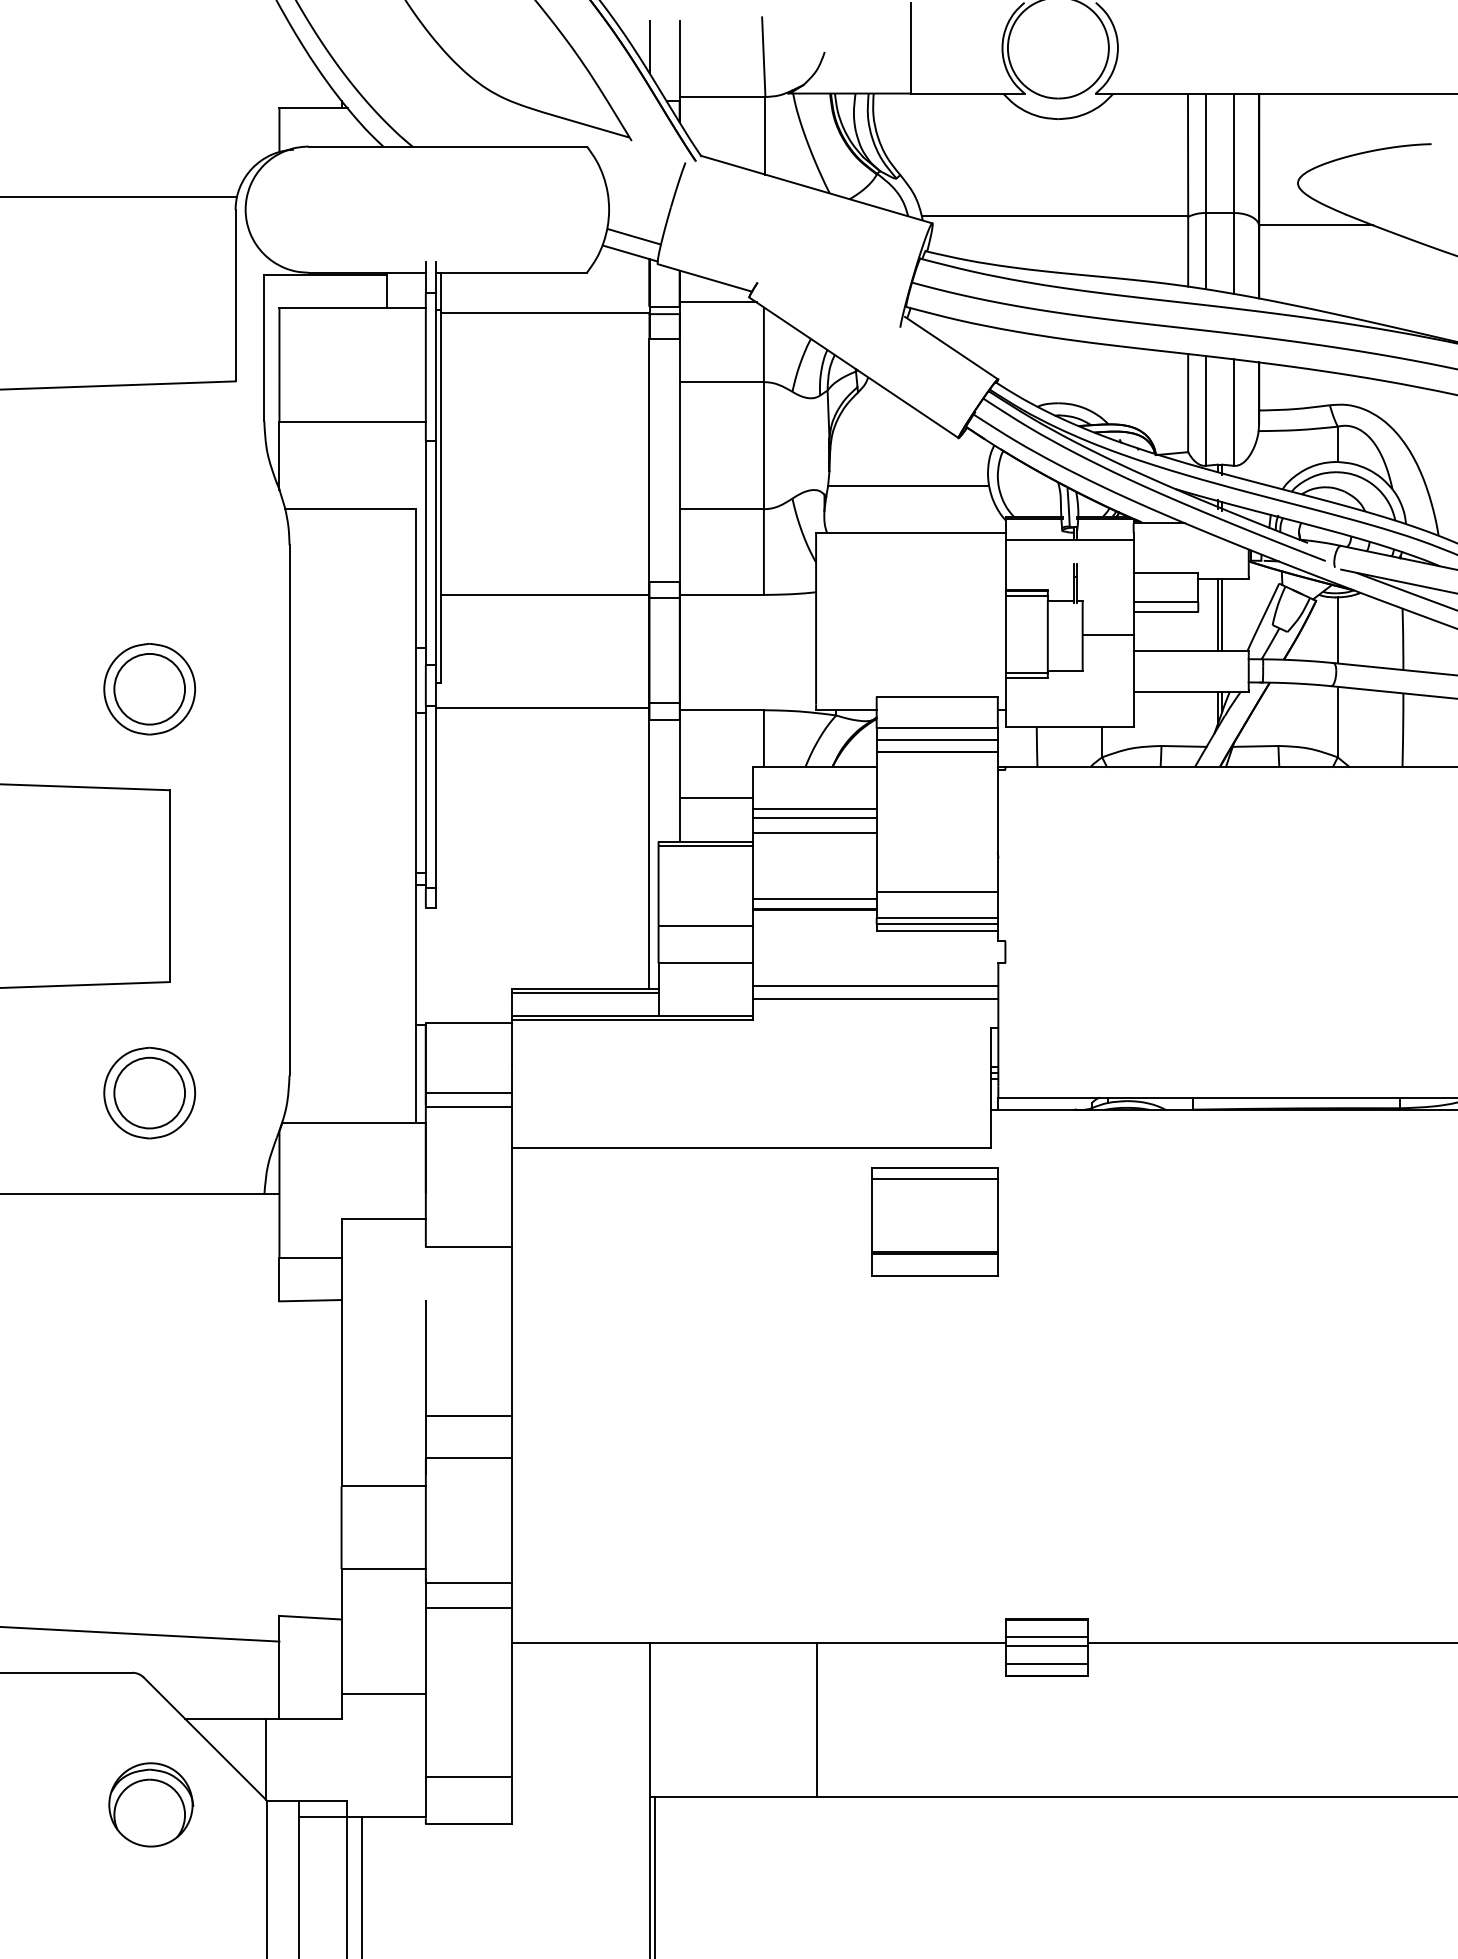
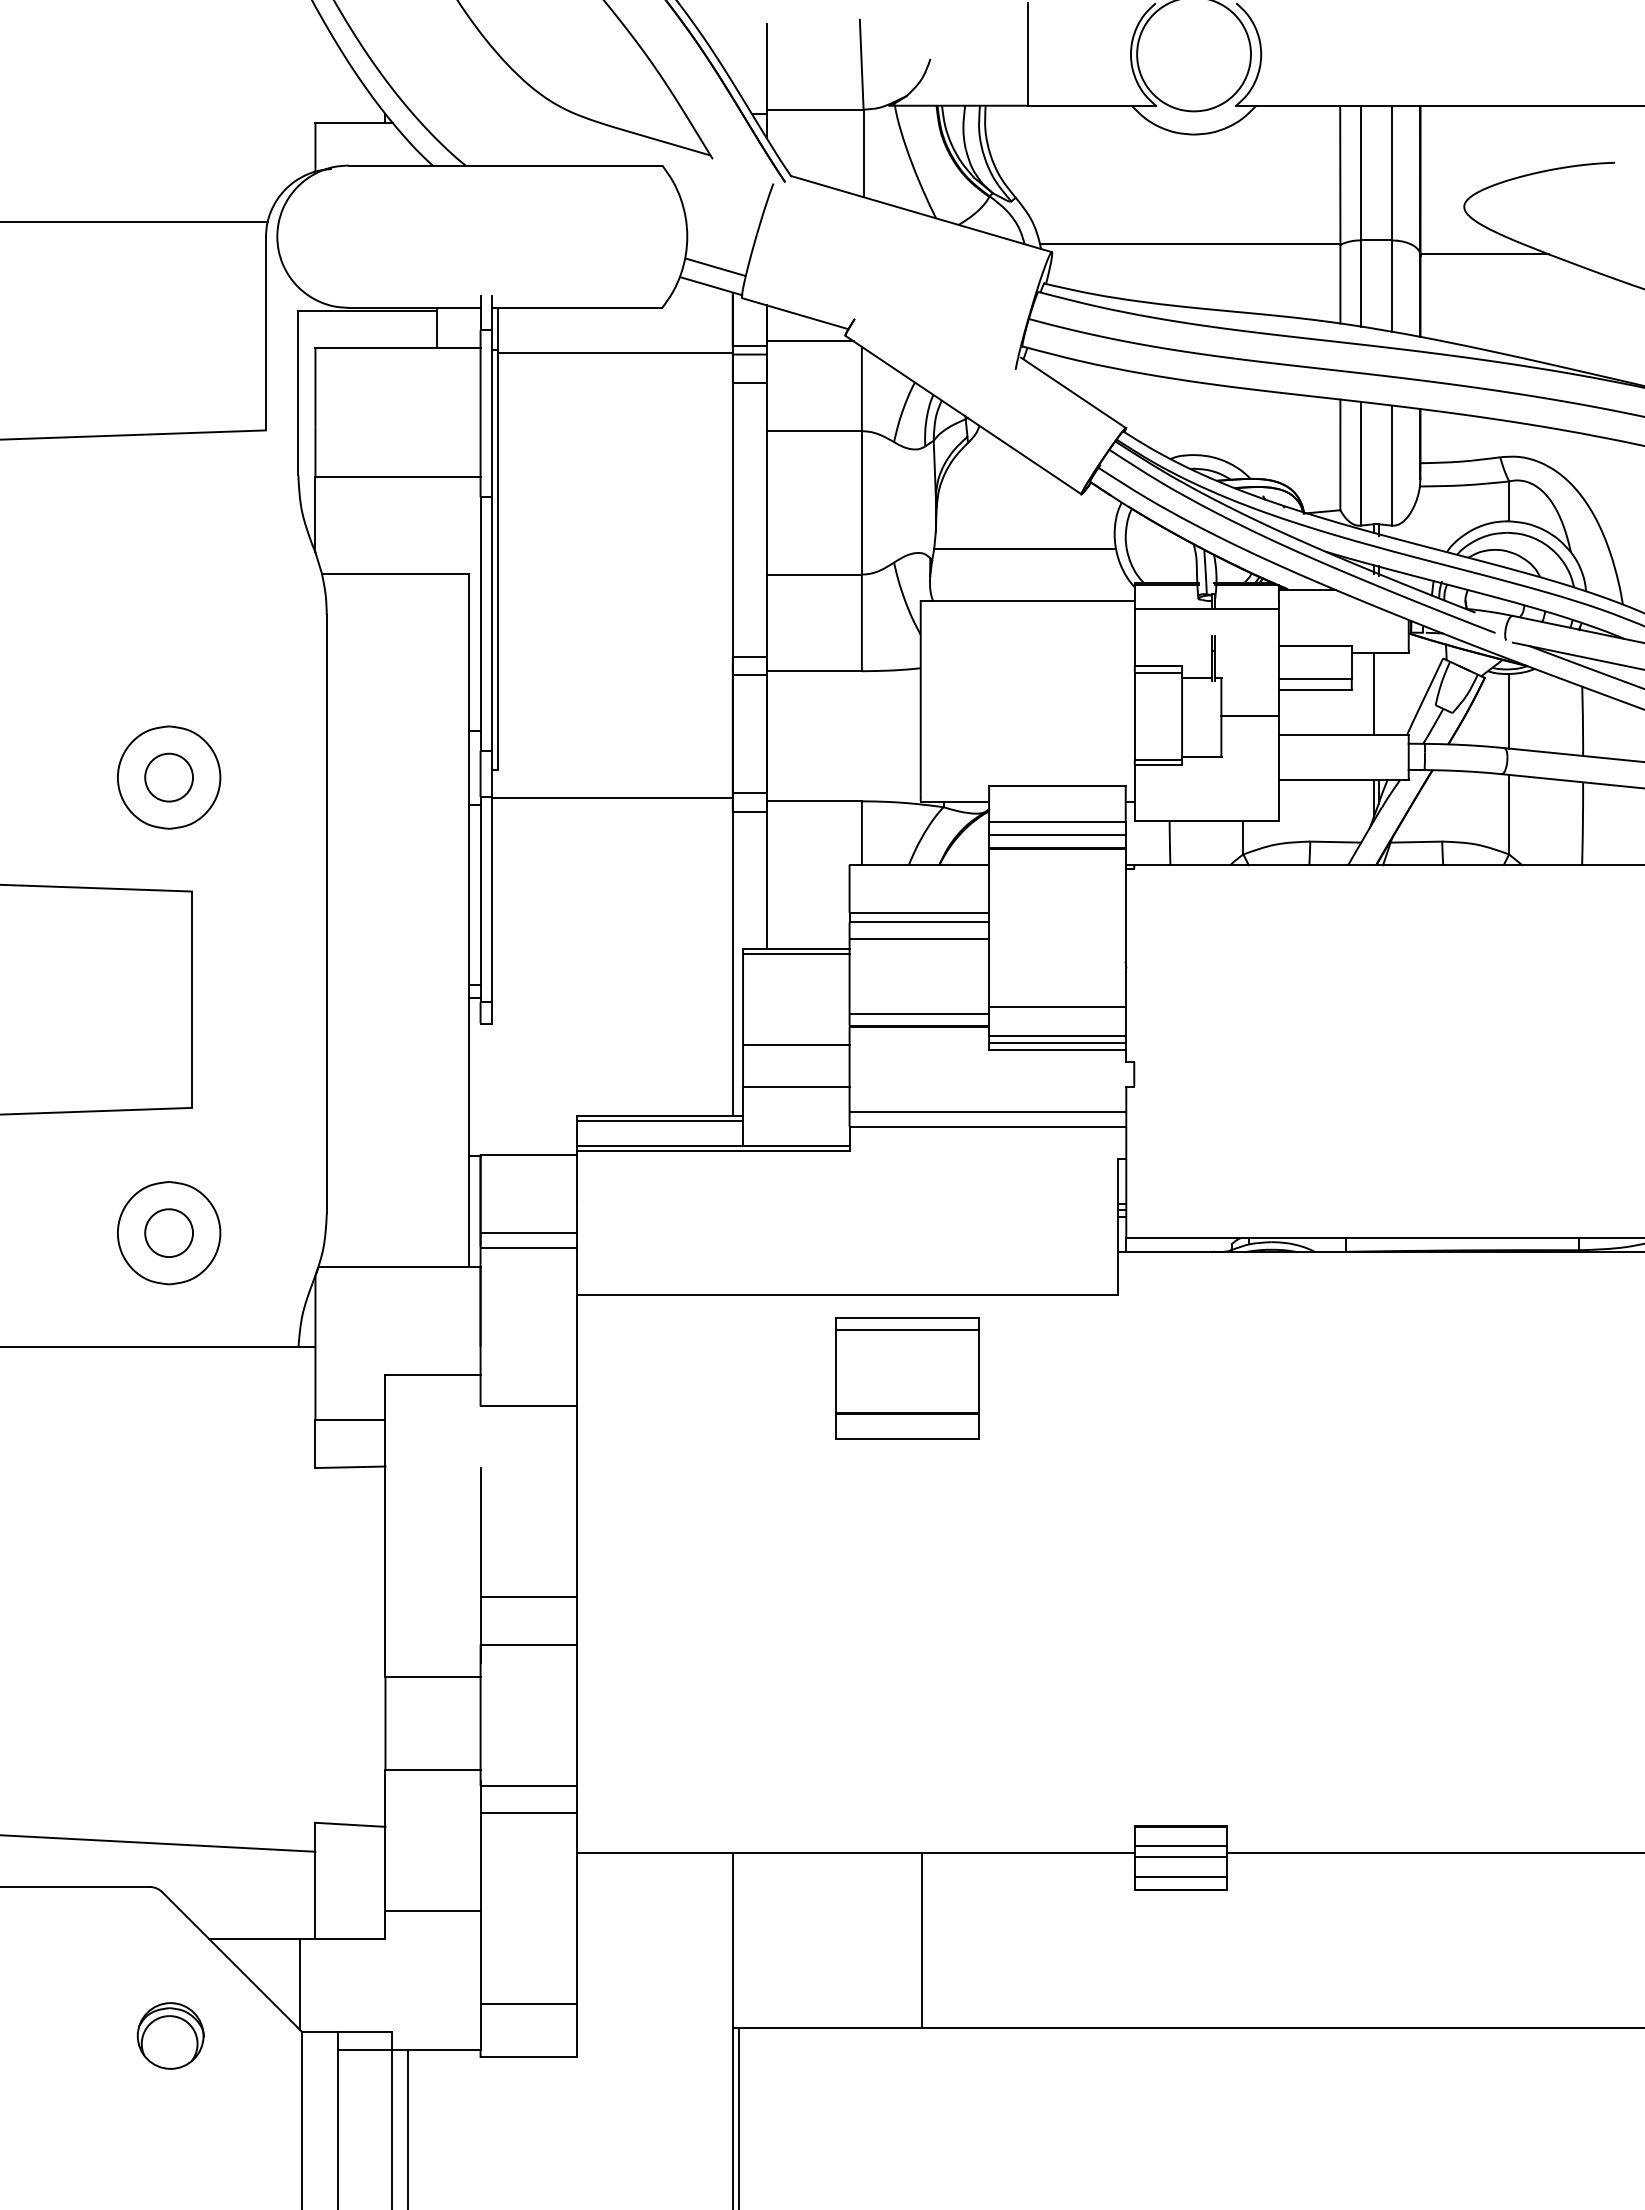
line: (649, 47) -> (732, 53), removed
line: (544, 595) -> (614, 671), removed
line: (1221, 614) -> (1378, 693), removed
circle: (149, 689) -> (168, 777), size x0.6
line: (716, 798) -> (808, 900), removed
circle: (149, 1093) -> (168, 1233), size x0.6
part: (934, 1221) -> (907, 1378), moved
part: (150, 1804) -> (170, 2035), size x0.7

